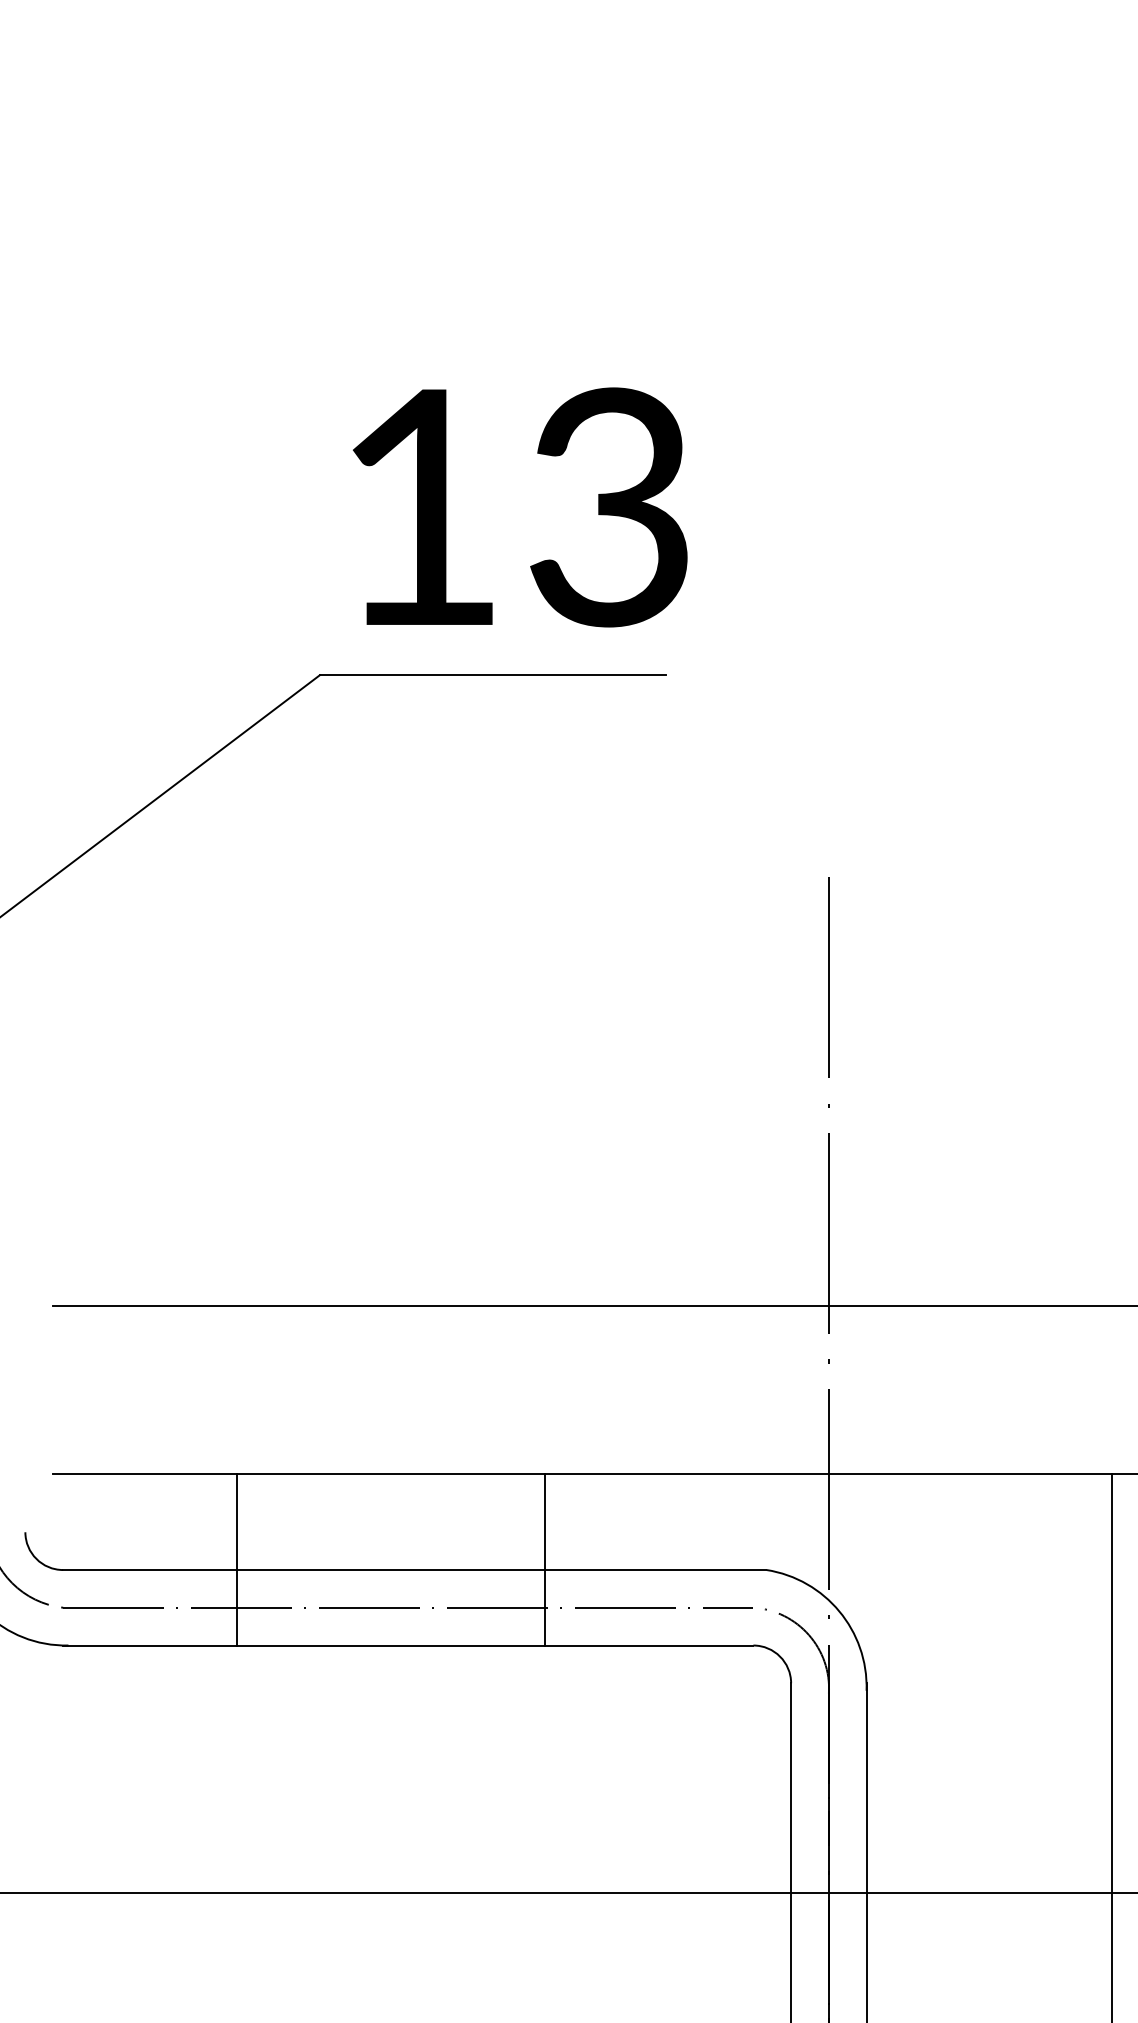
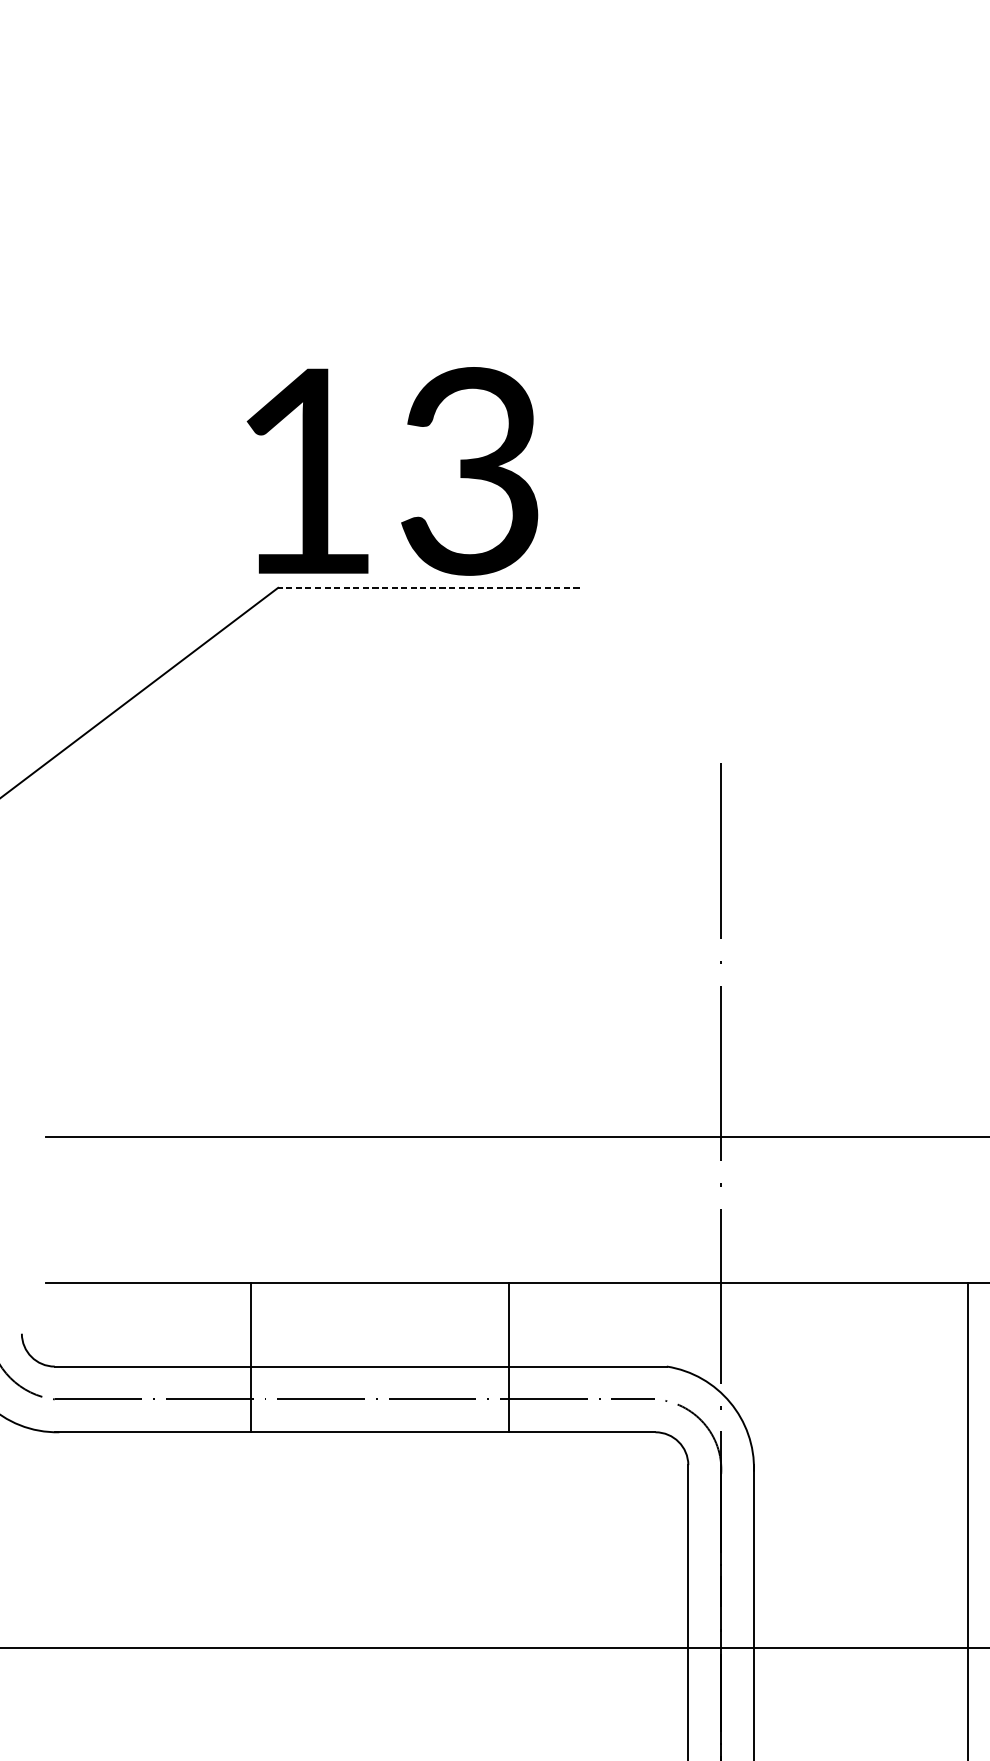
text: (520, 507) -> (392, 471), moved
line: (492, 675) -> (428, 588), solid -> dashed
line: (236, 1559) -> (250, 1357), moved
line: (545, 1559) -> (509, 1357), moved

